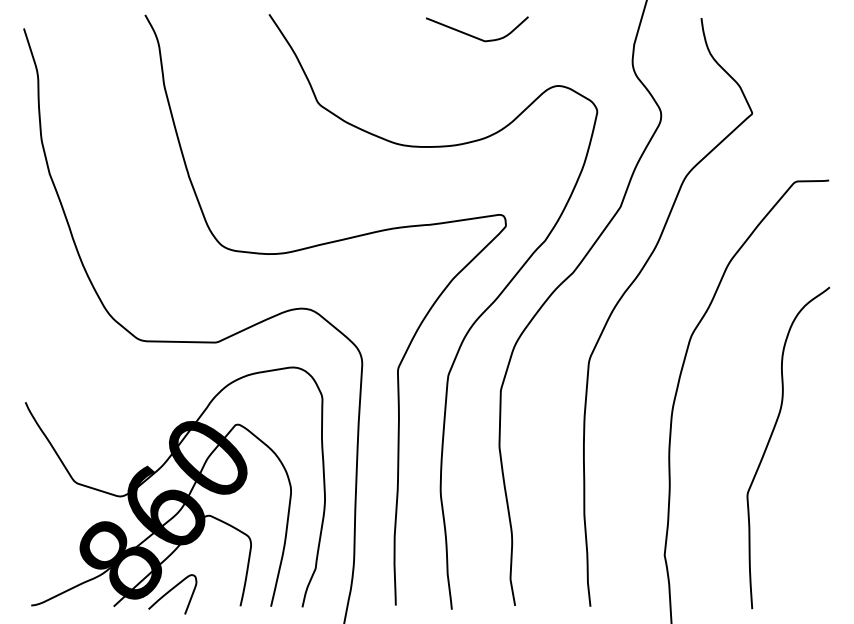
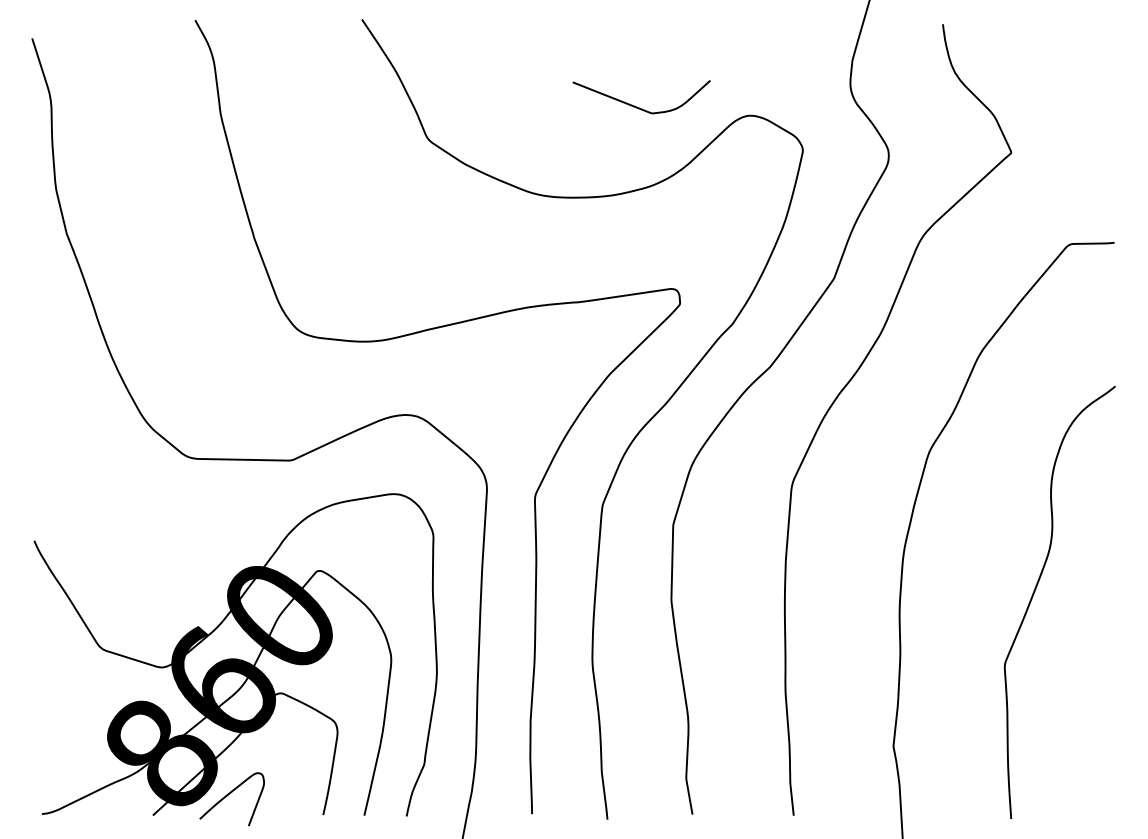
curve: (473, 35) -> (636, 105), moved

